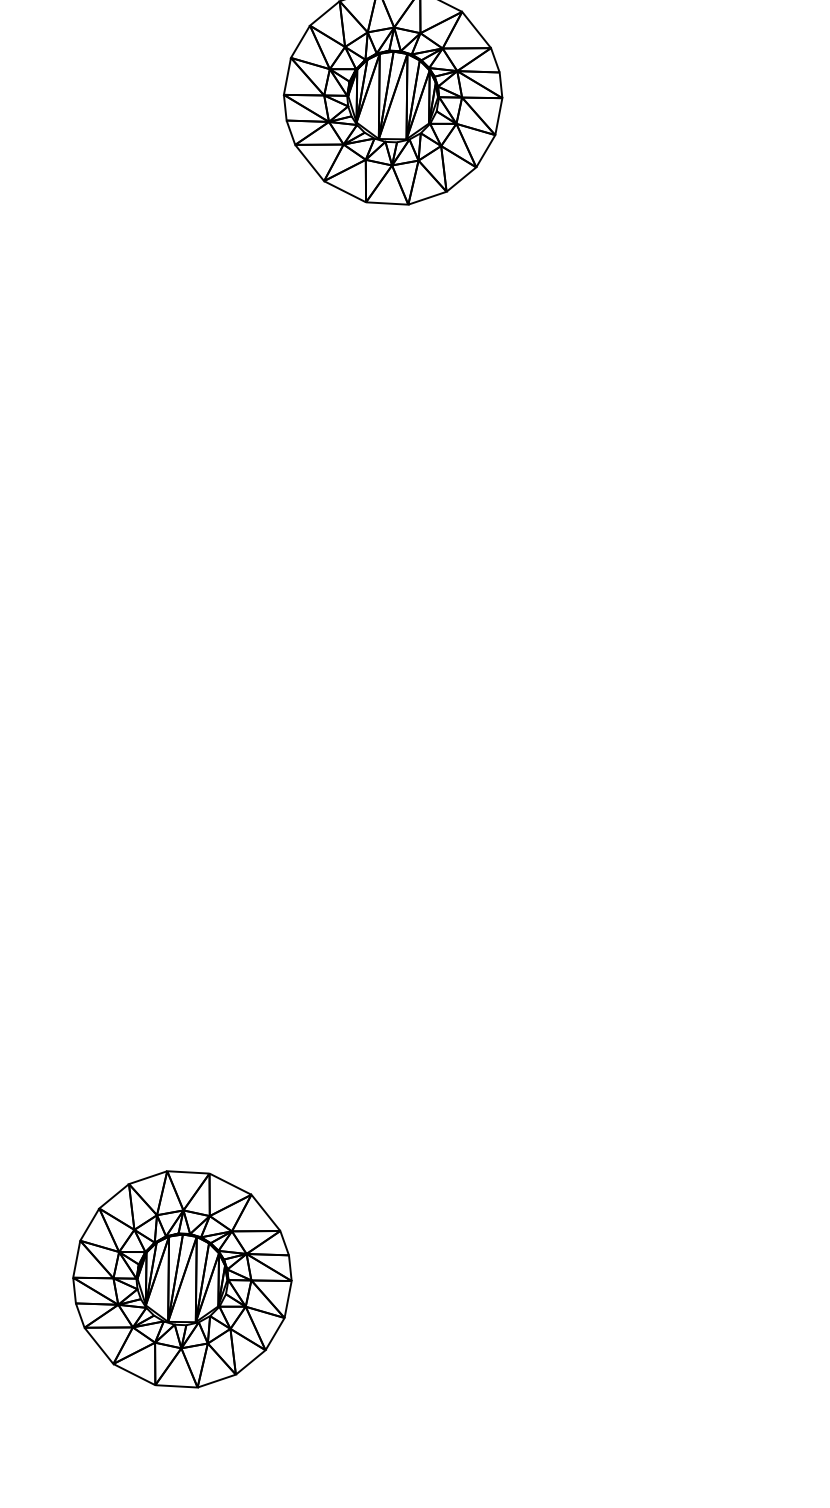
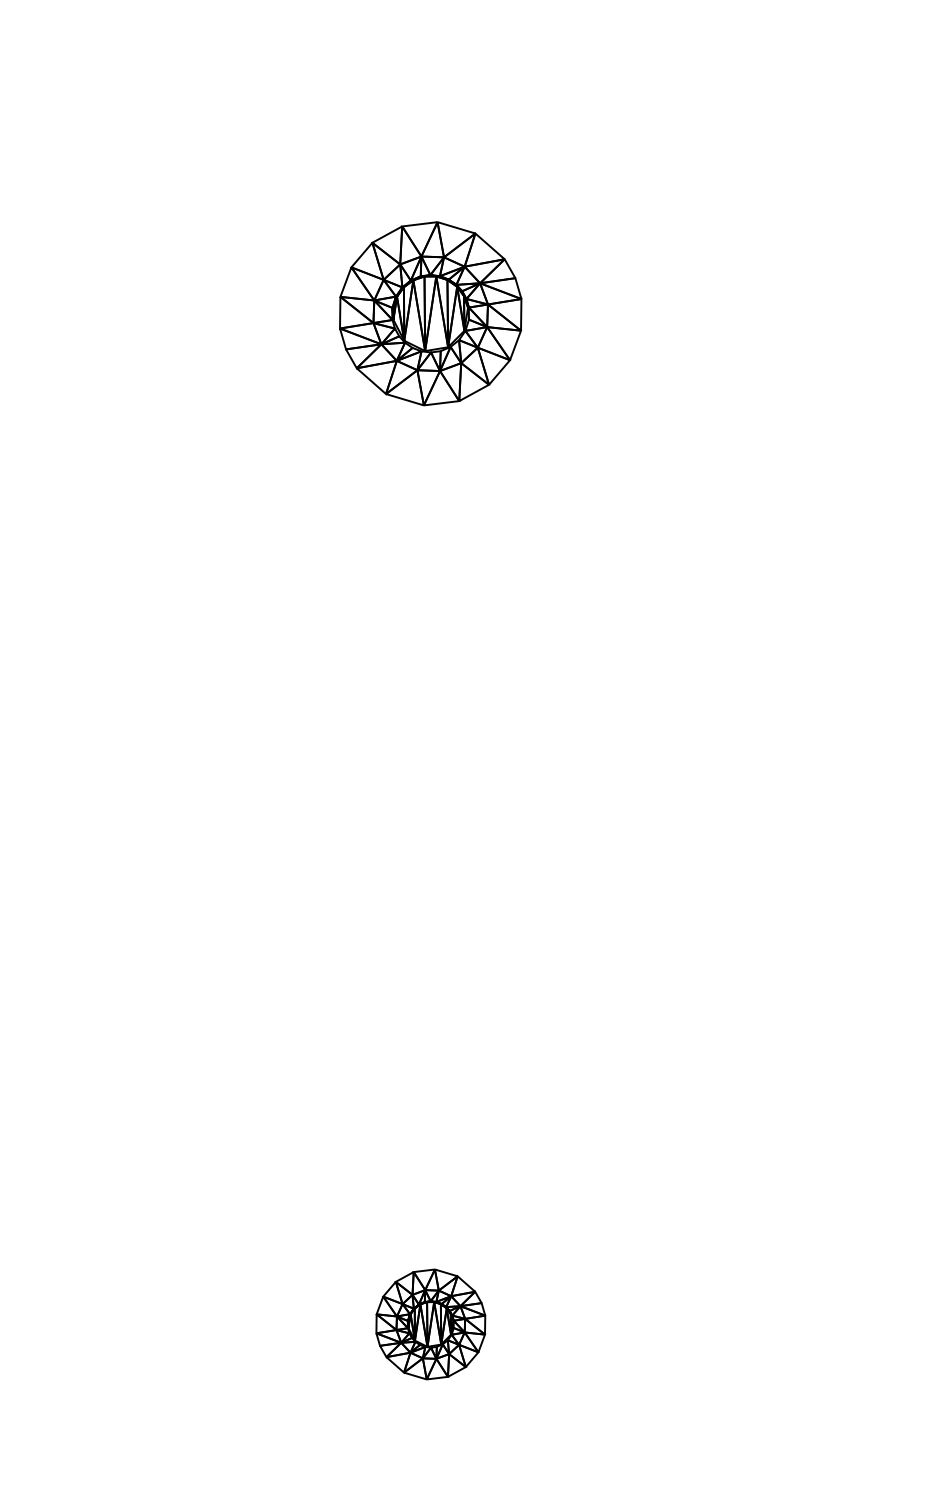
part: (182, 1279) -> (430, 1324), size x0.6

